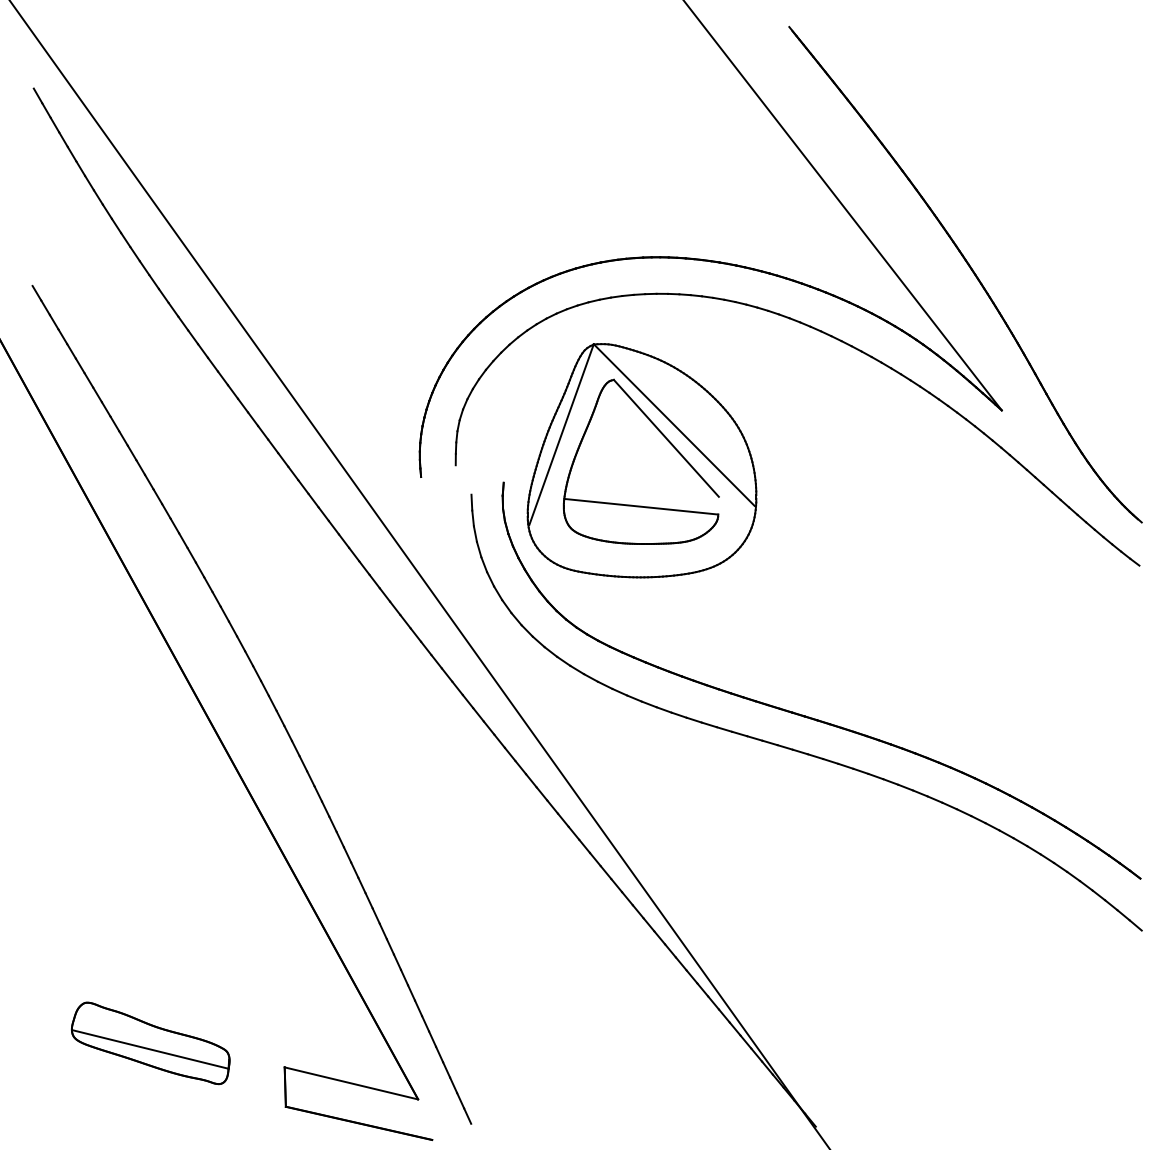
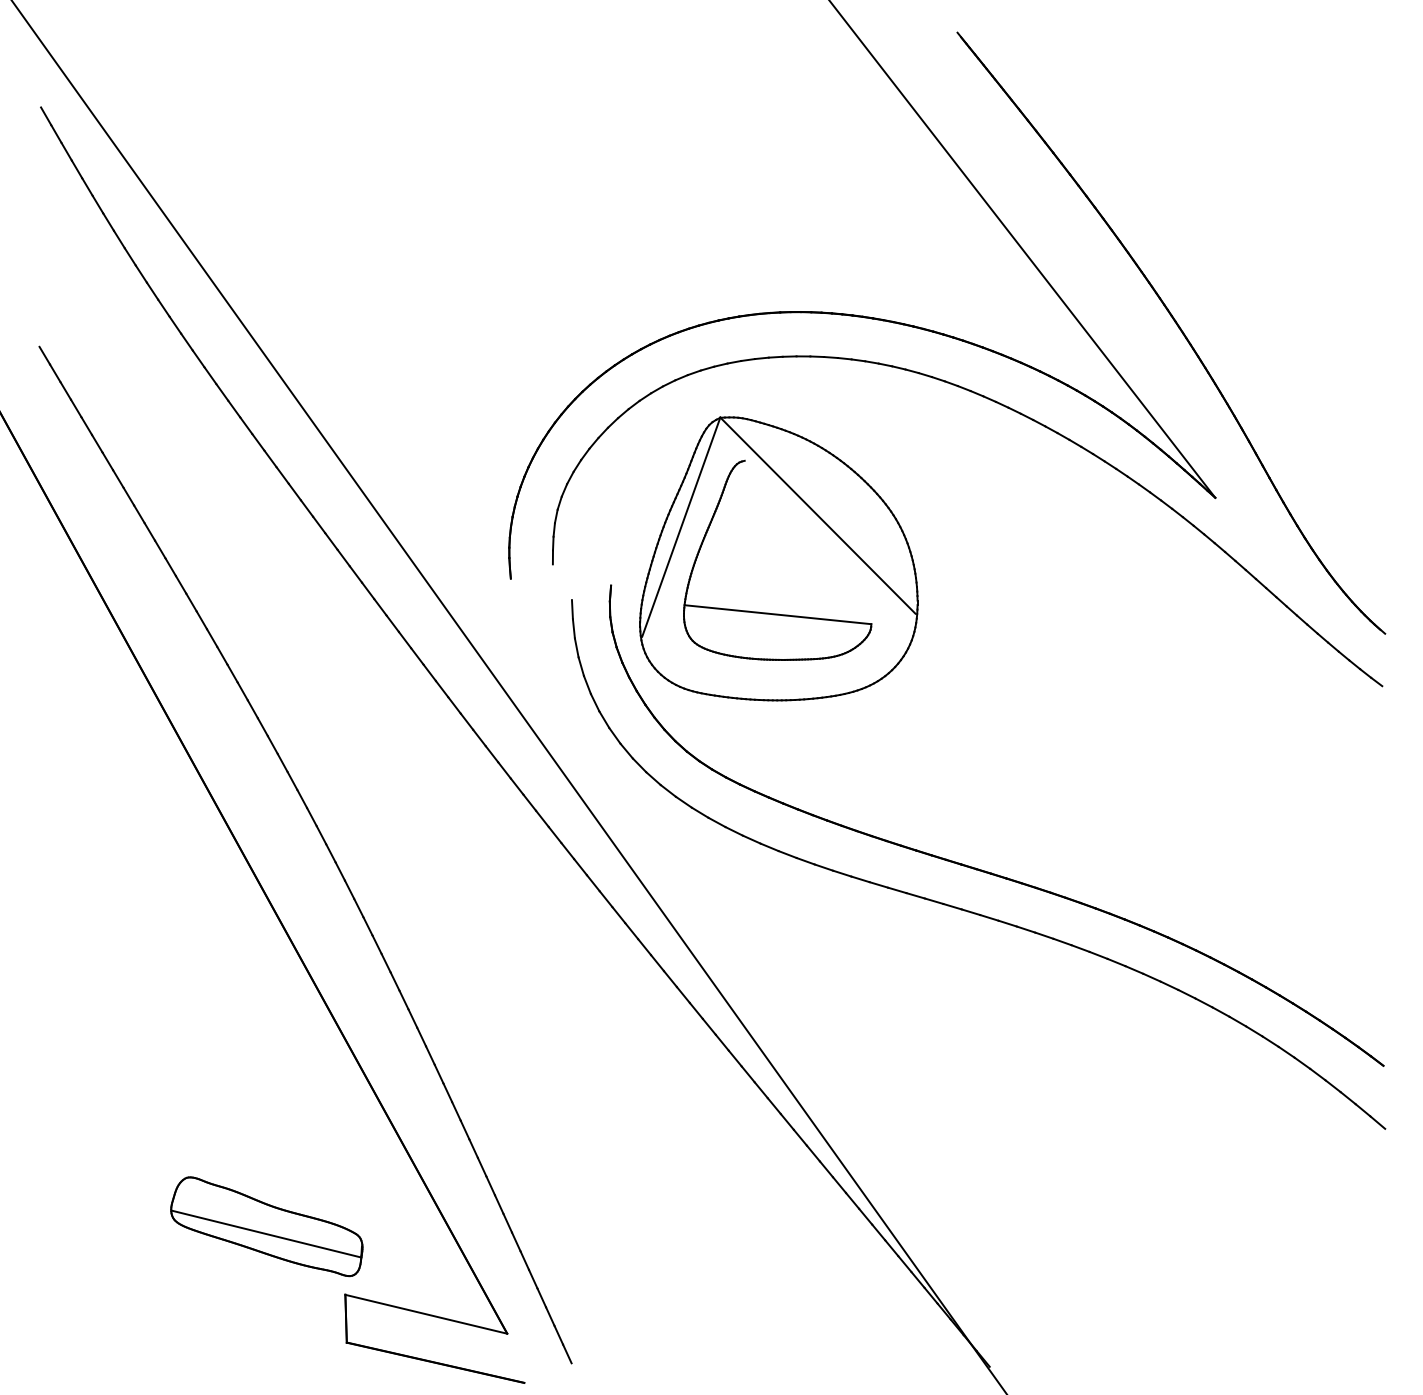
line: (666, 438) -> (808, 531), removed
part: (150, 1043) -> (266, 1226), moved

